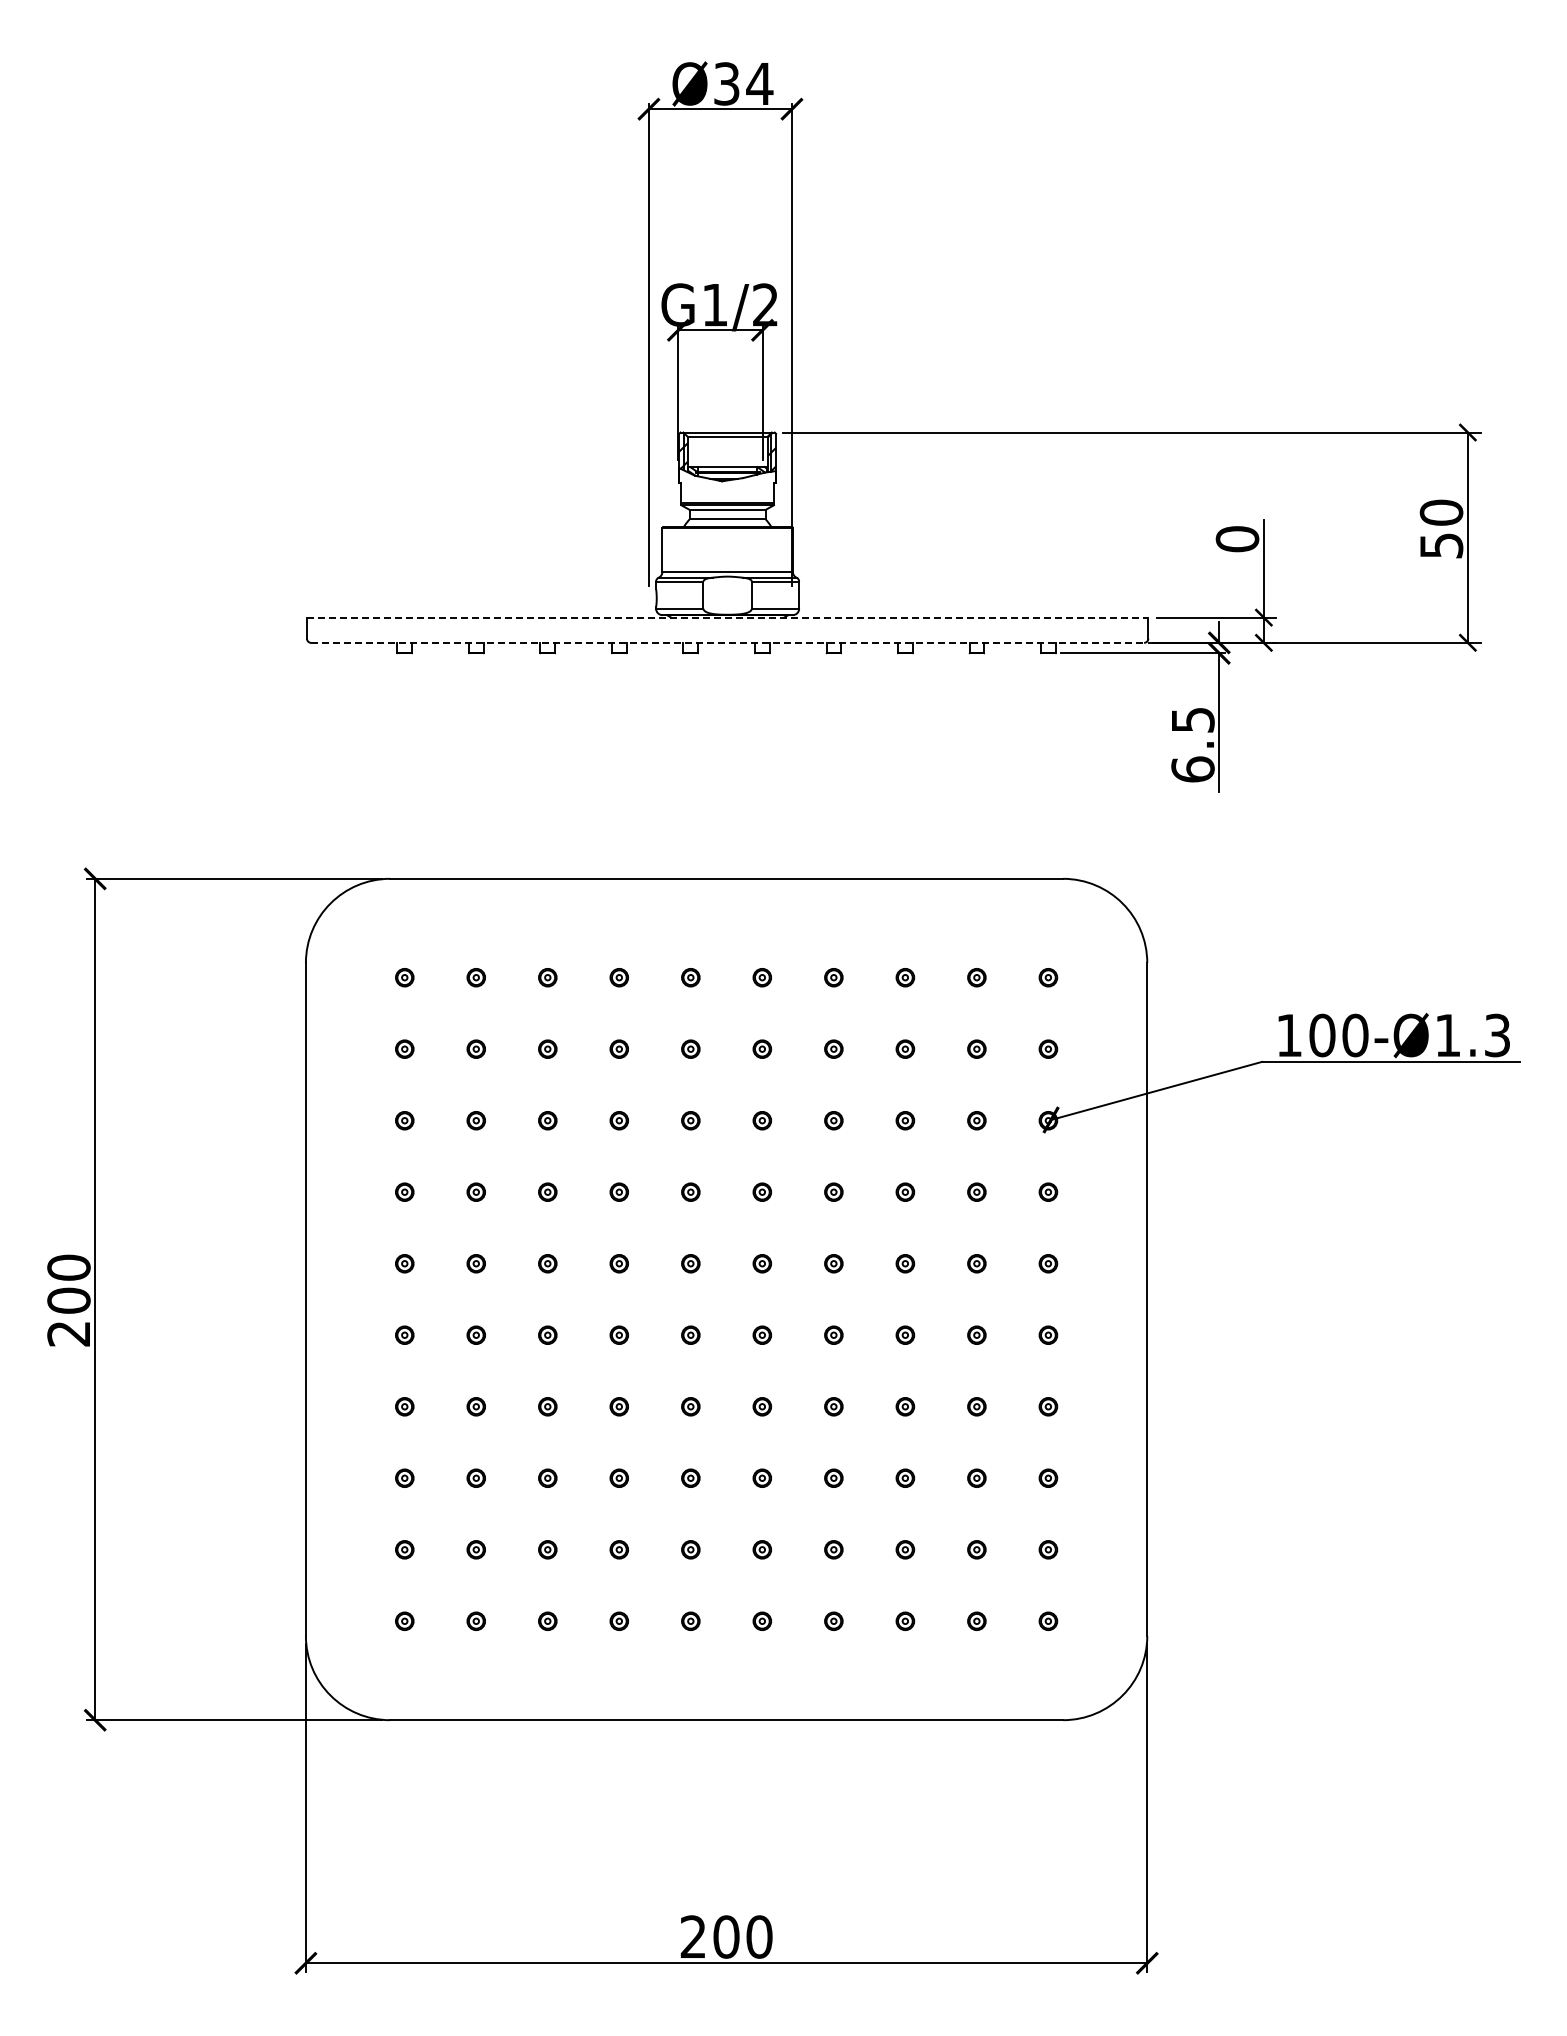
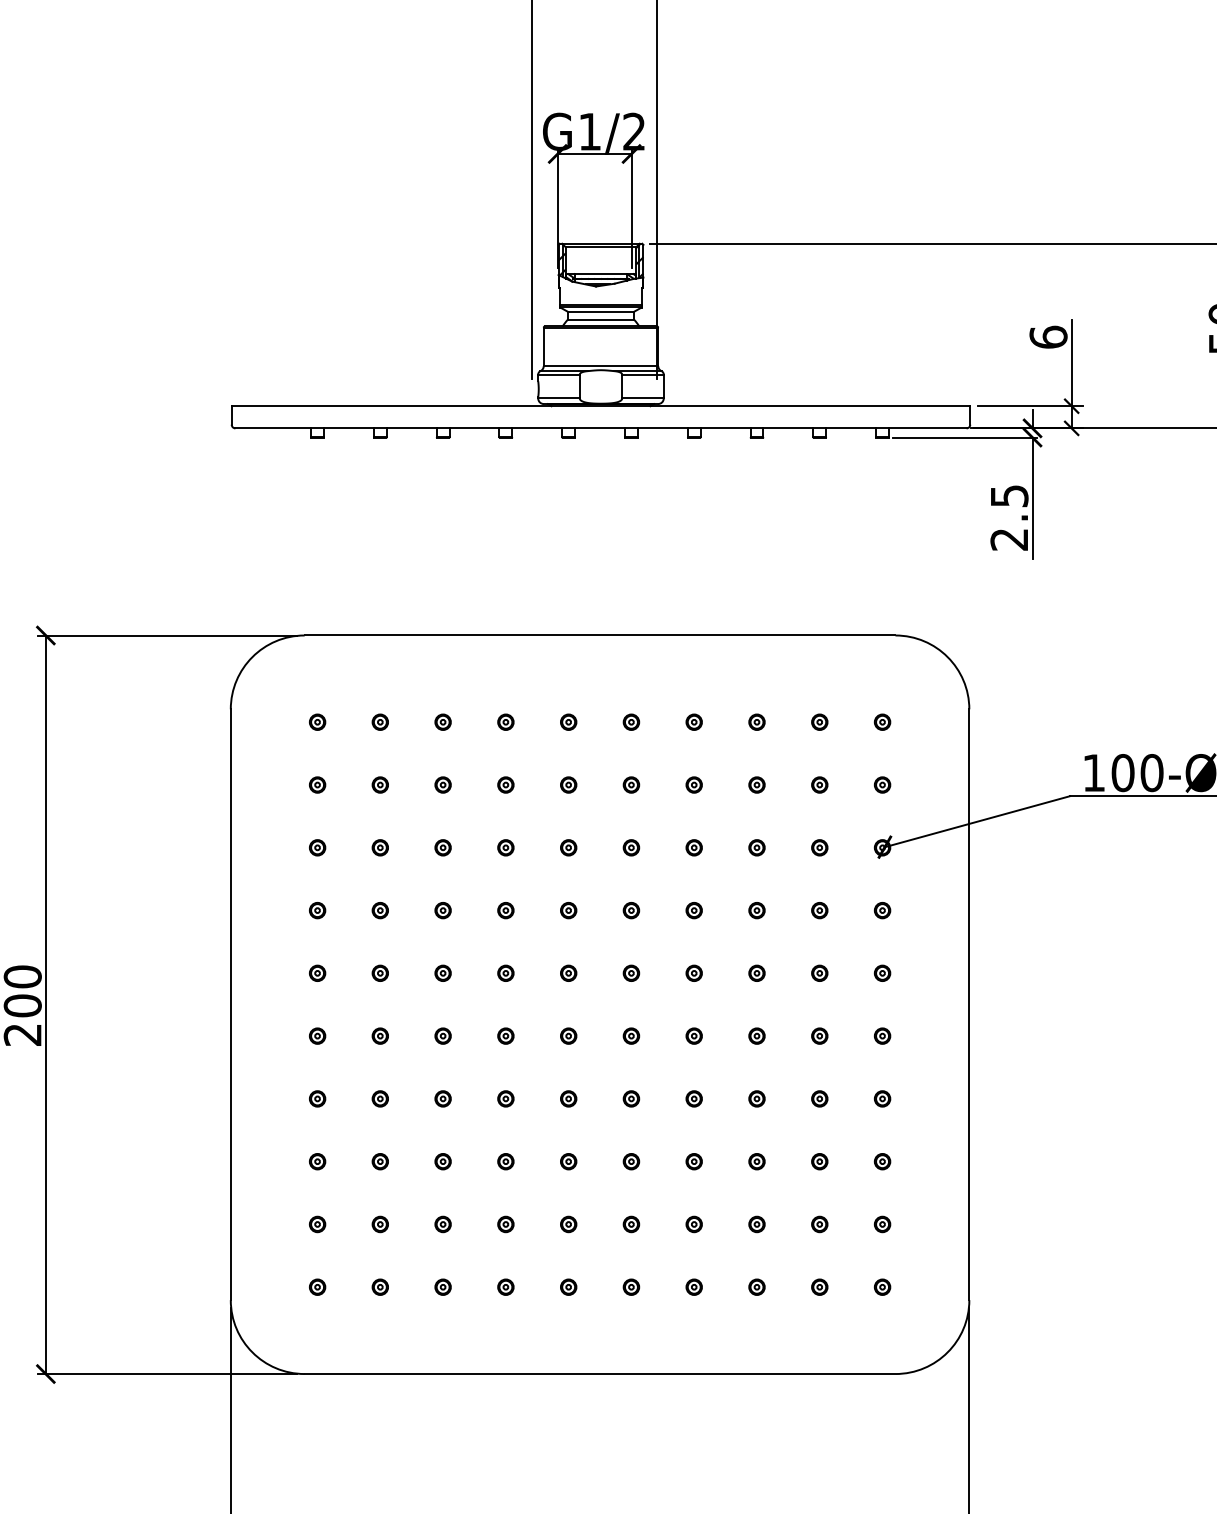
text: (1237, 539) -> (1048, 337), 0 -> 6
line: (727, 617) -> (600, 406), dashed -> solid
line: (728, 642) -> (601, 428), dashed -> solid
text: (1192, 769) -> (1009, 539), 6.5 -> 2.5

